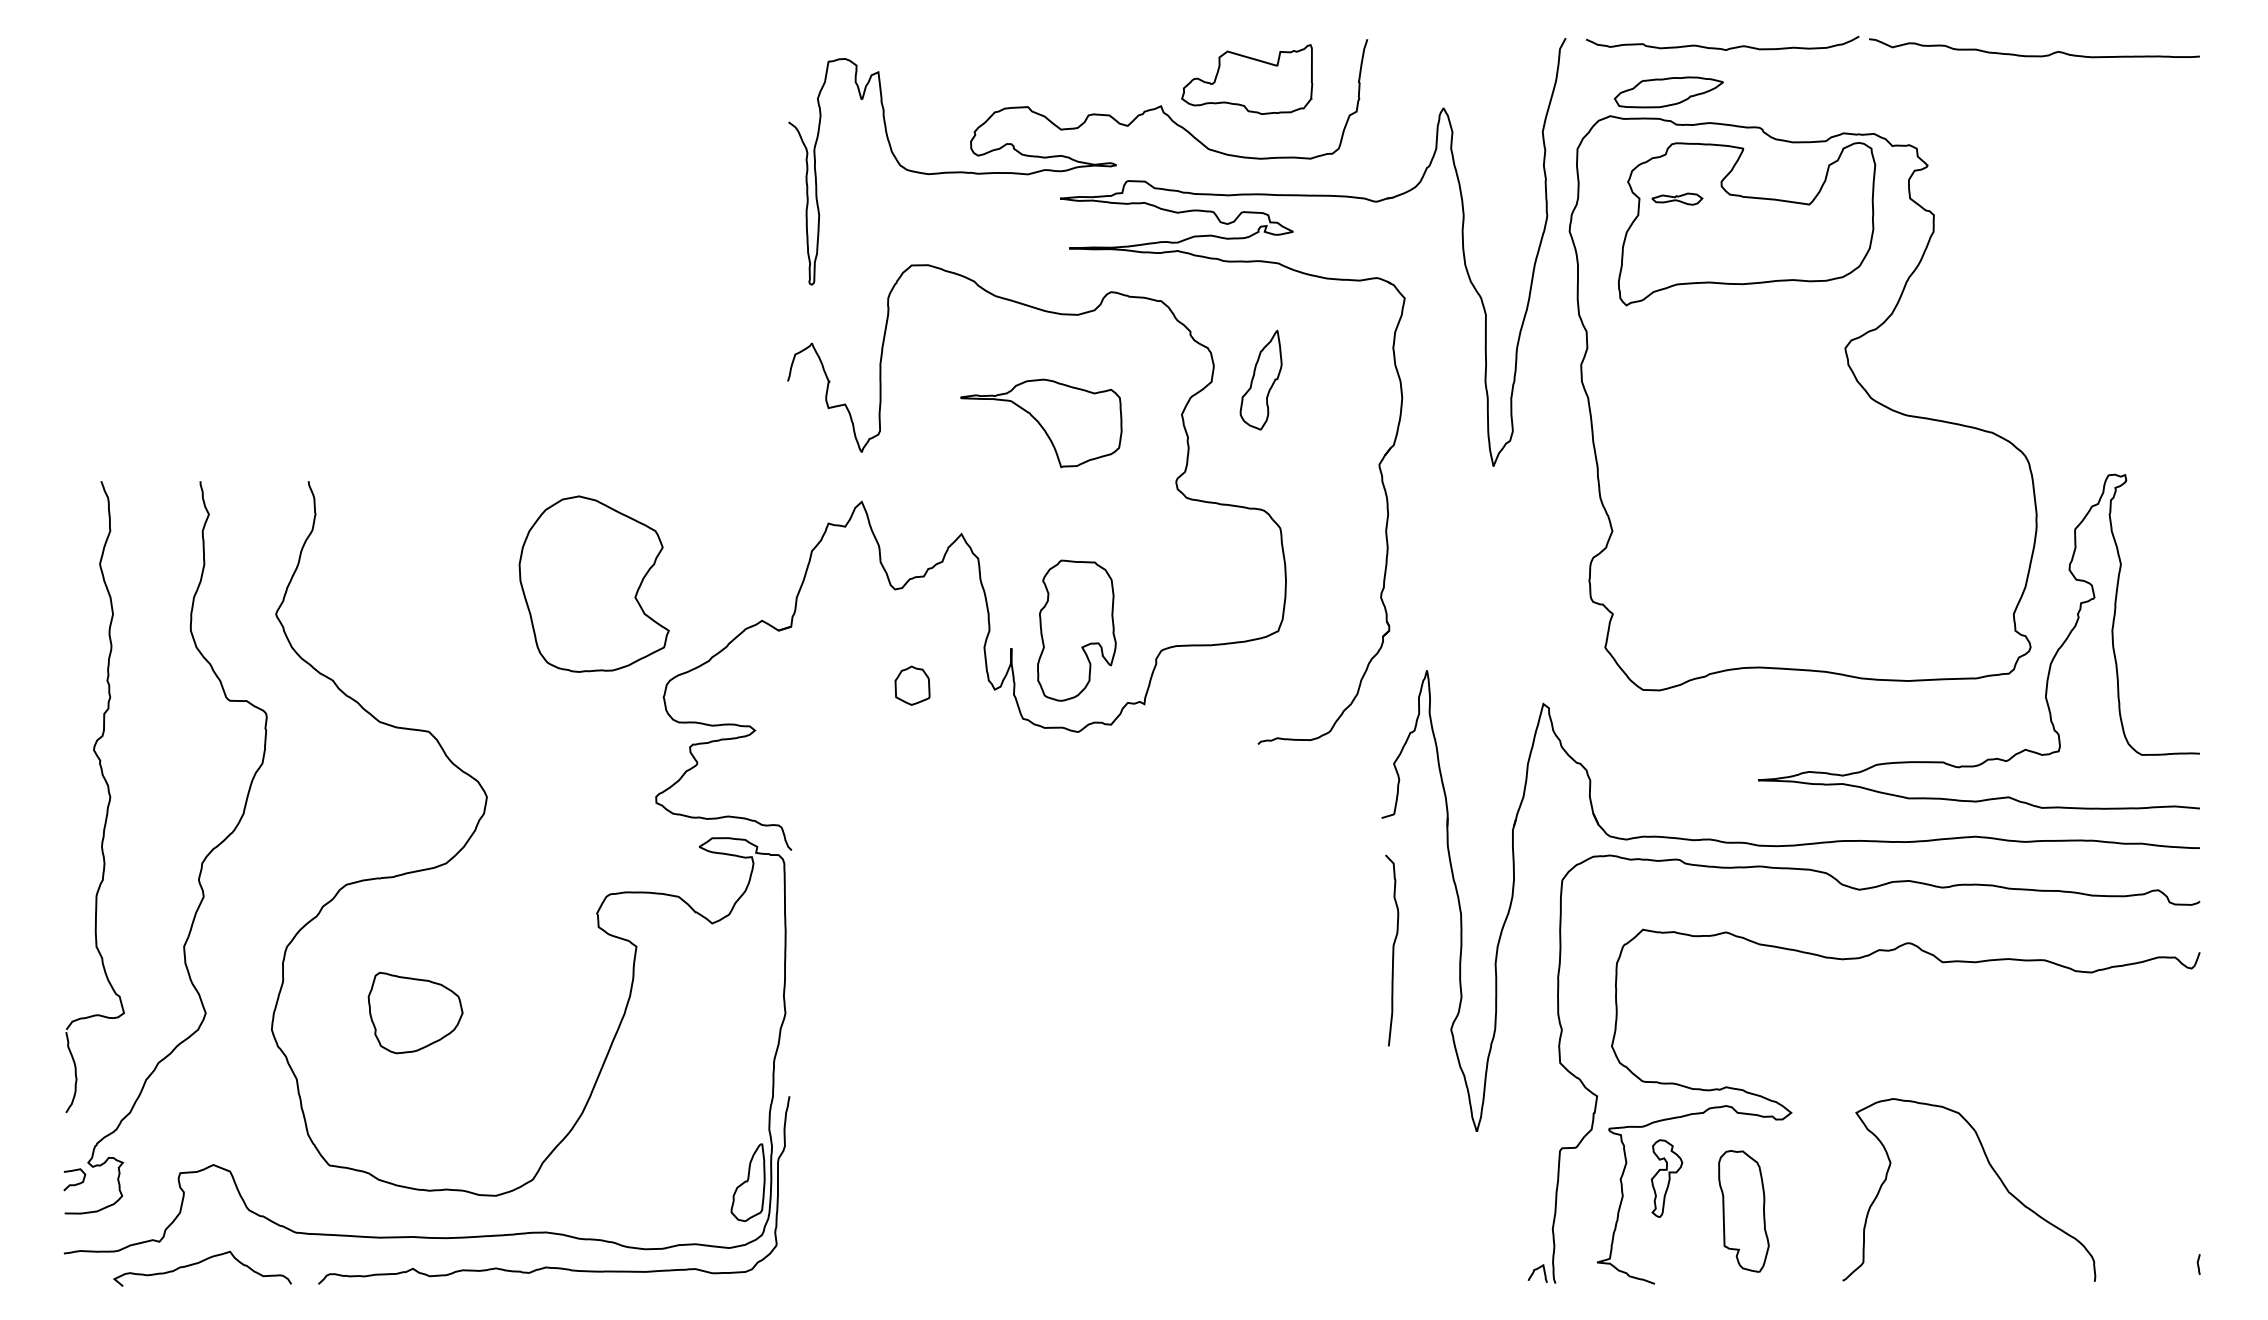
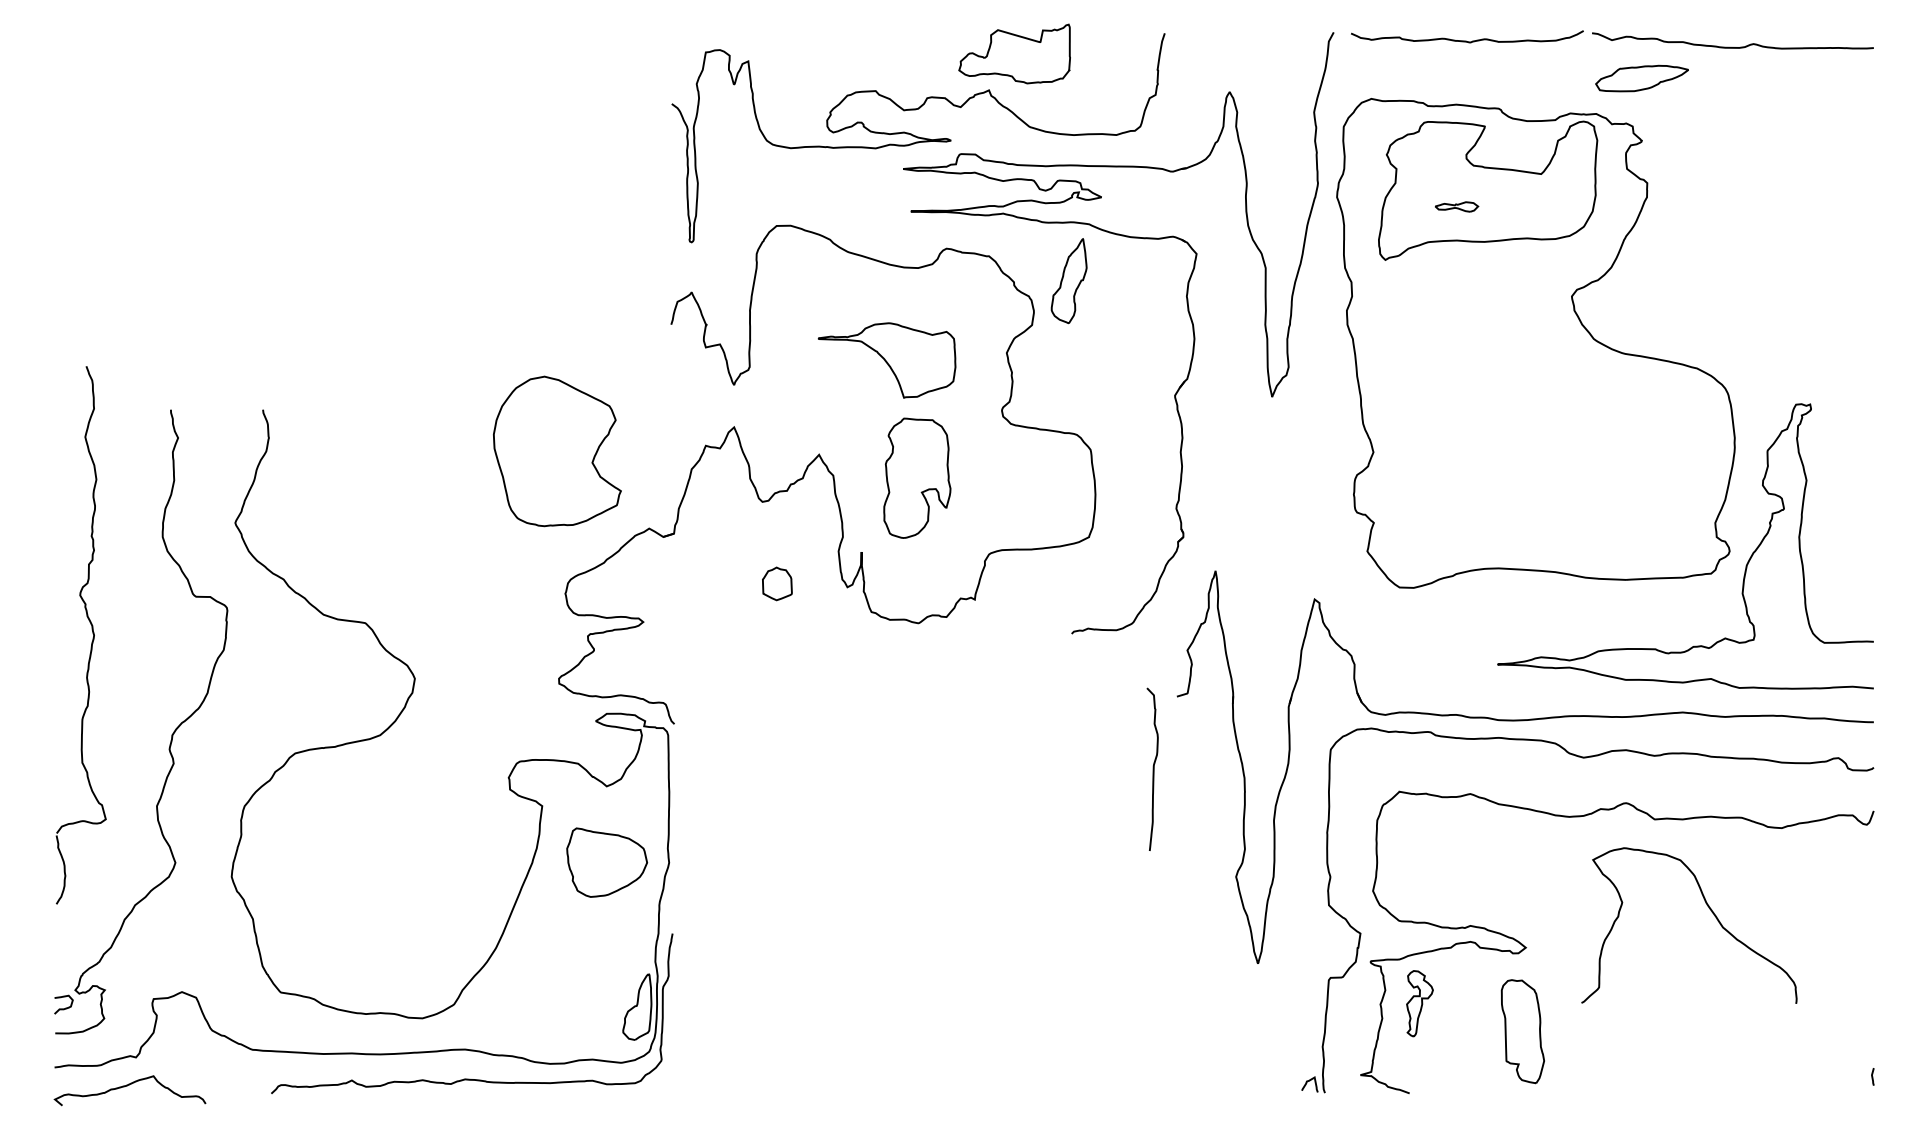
part: (1247, 79) -> (1014, 53), moved
part: (1668, 92) -> (1641, 78), moved
part: (1677, 198) -> (1457, 206), moved
part: (1260, 379) -> (1068, 280), moved
part: (593, 583) -> (556, 450), moved
part: (1076, 630) -> (917, 478), moved
part: (108, 794) -> (92, 633), moved
curve: (1392, 950) -> (1152, 769), moved
part: (415, 1012) -> (607, 862), moved
curve: (1993, 1171) -> (1709, 909), moved
part: (1743, 1211) -> (1522, 1031), moved
curve: (199, 1263) -> (127, 1086), moved

